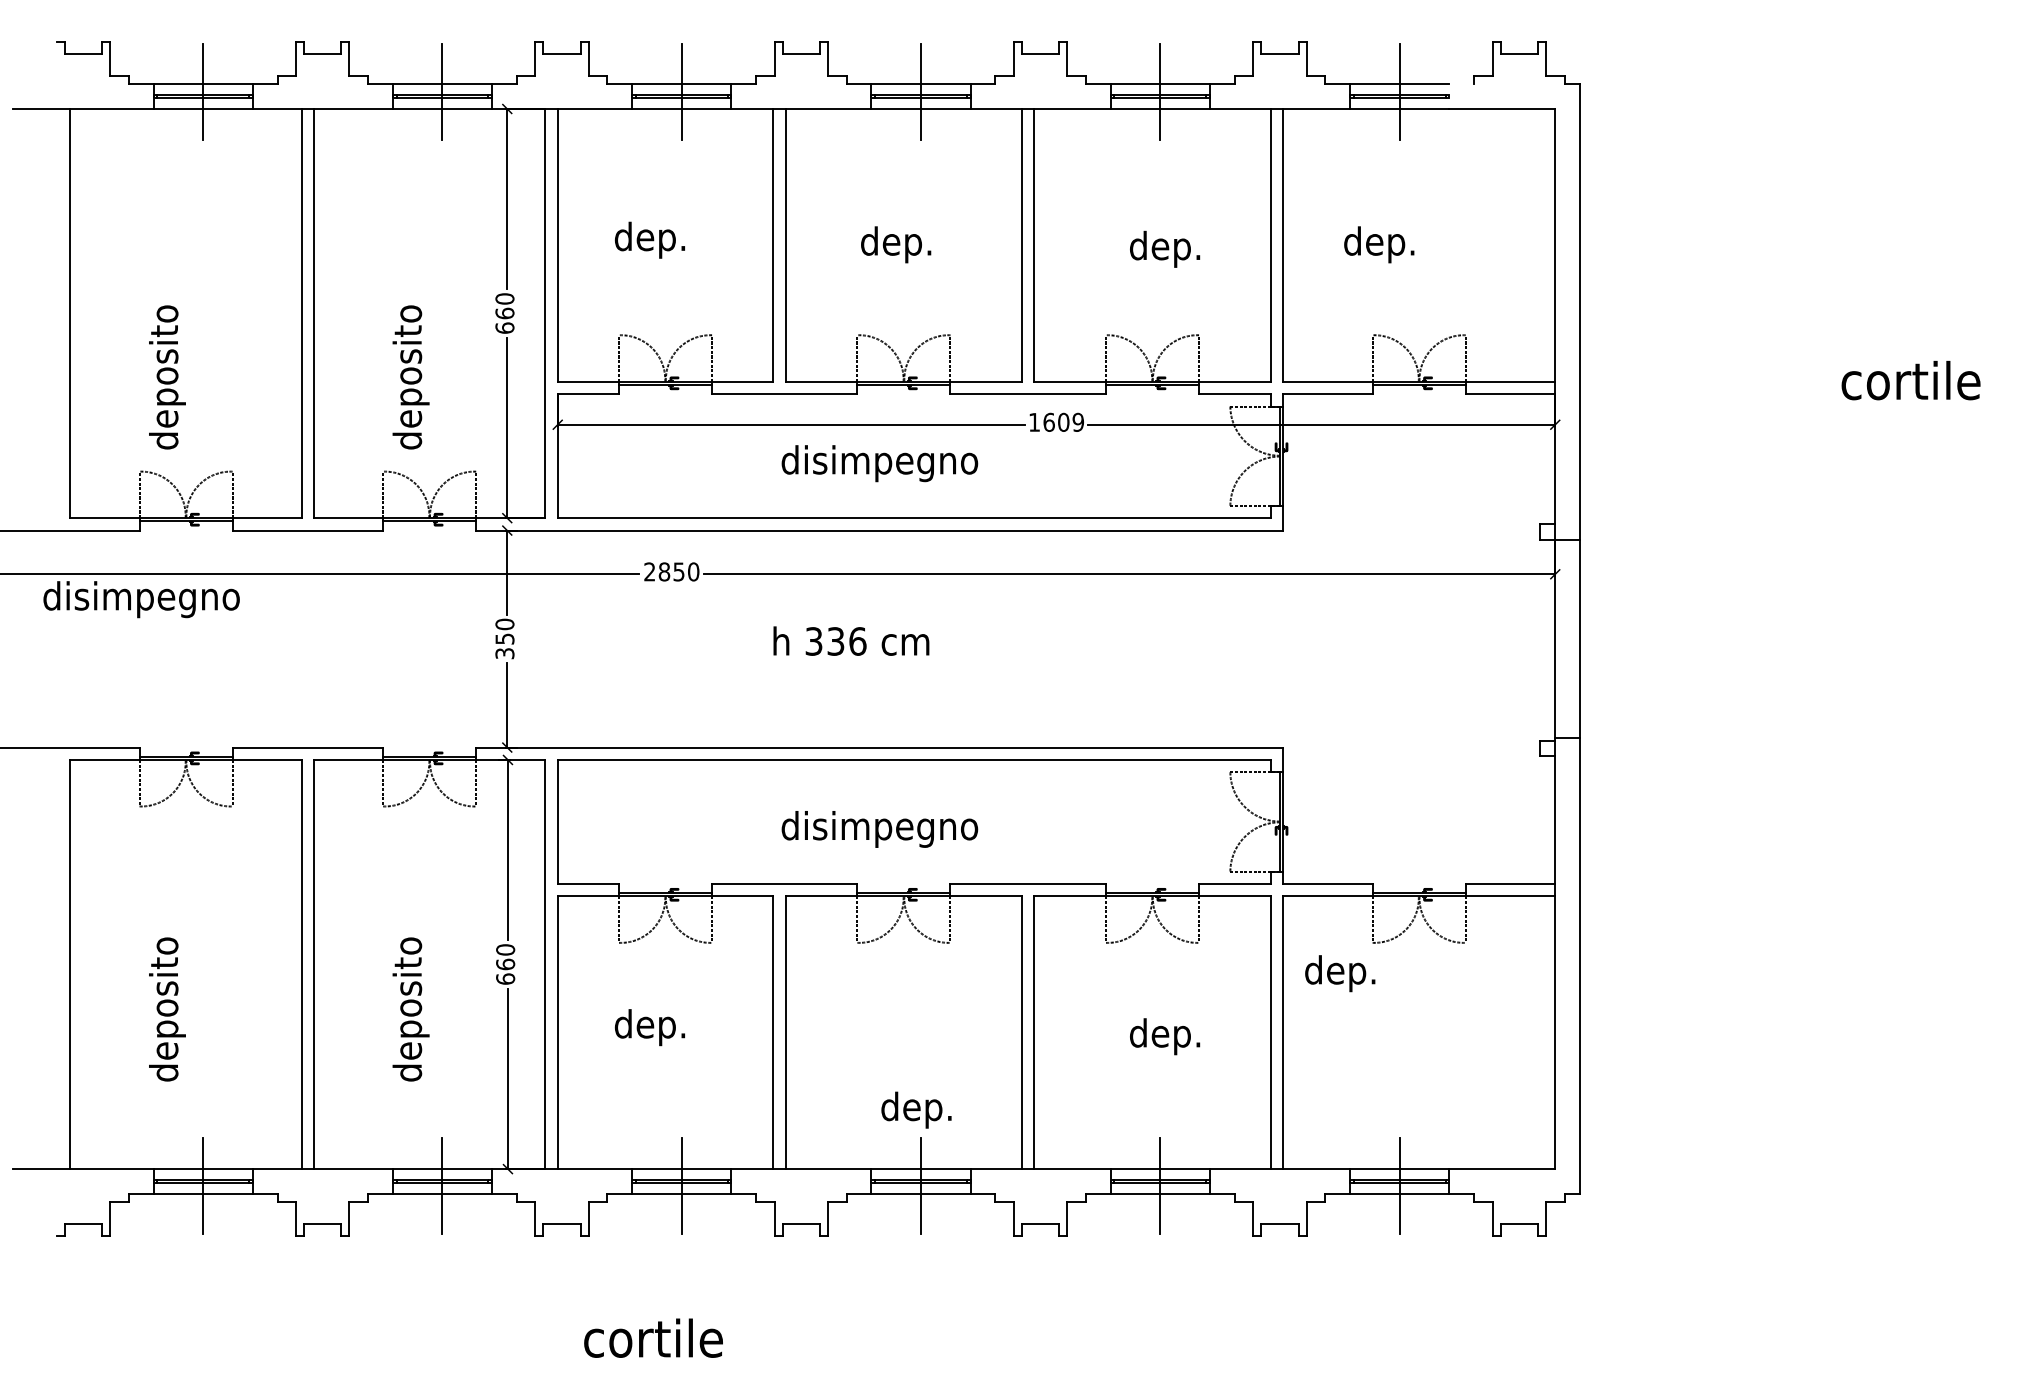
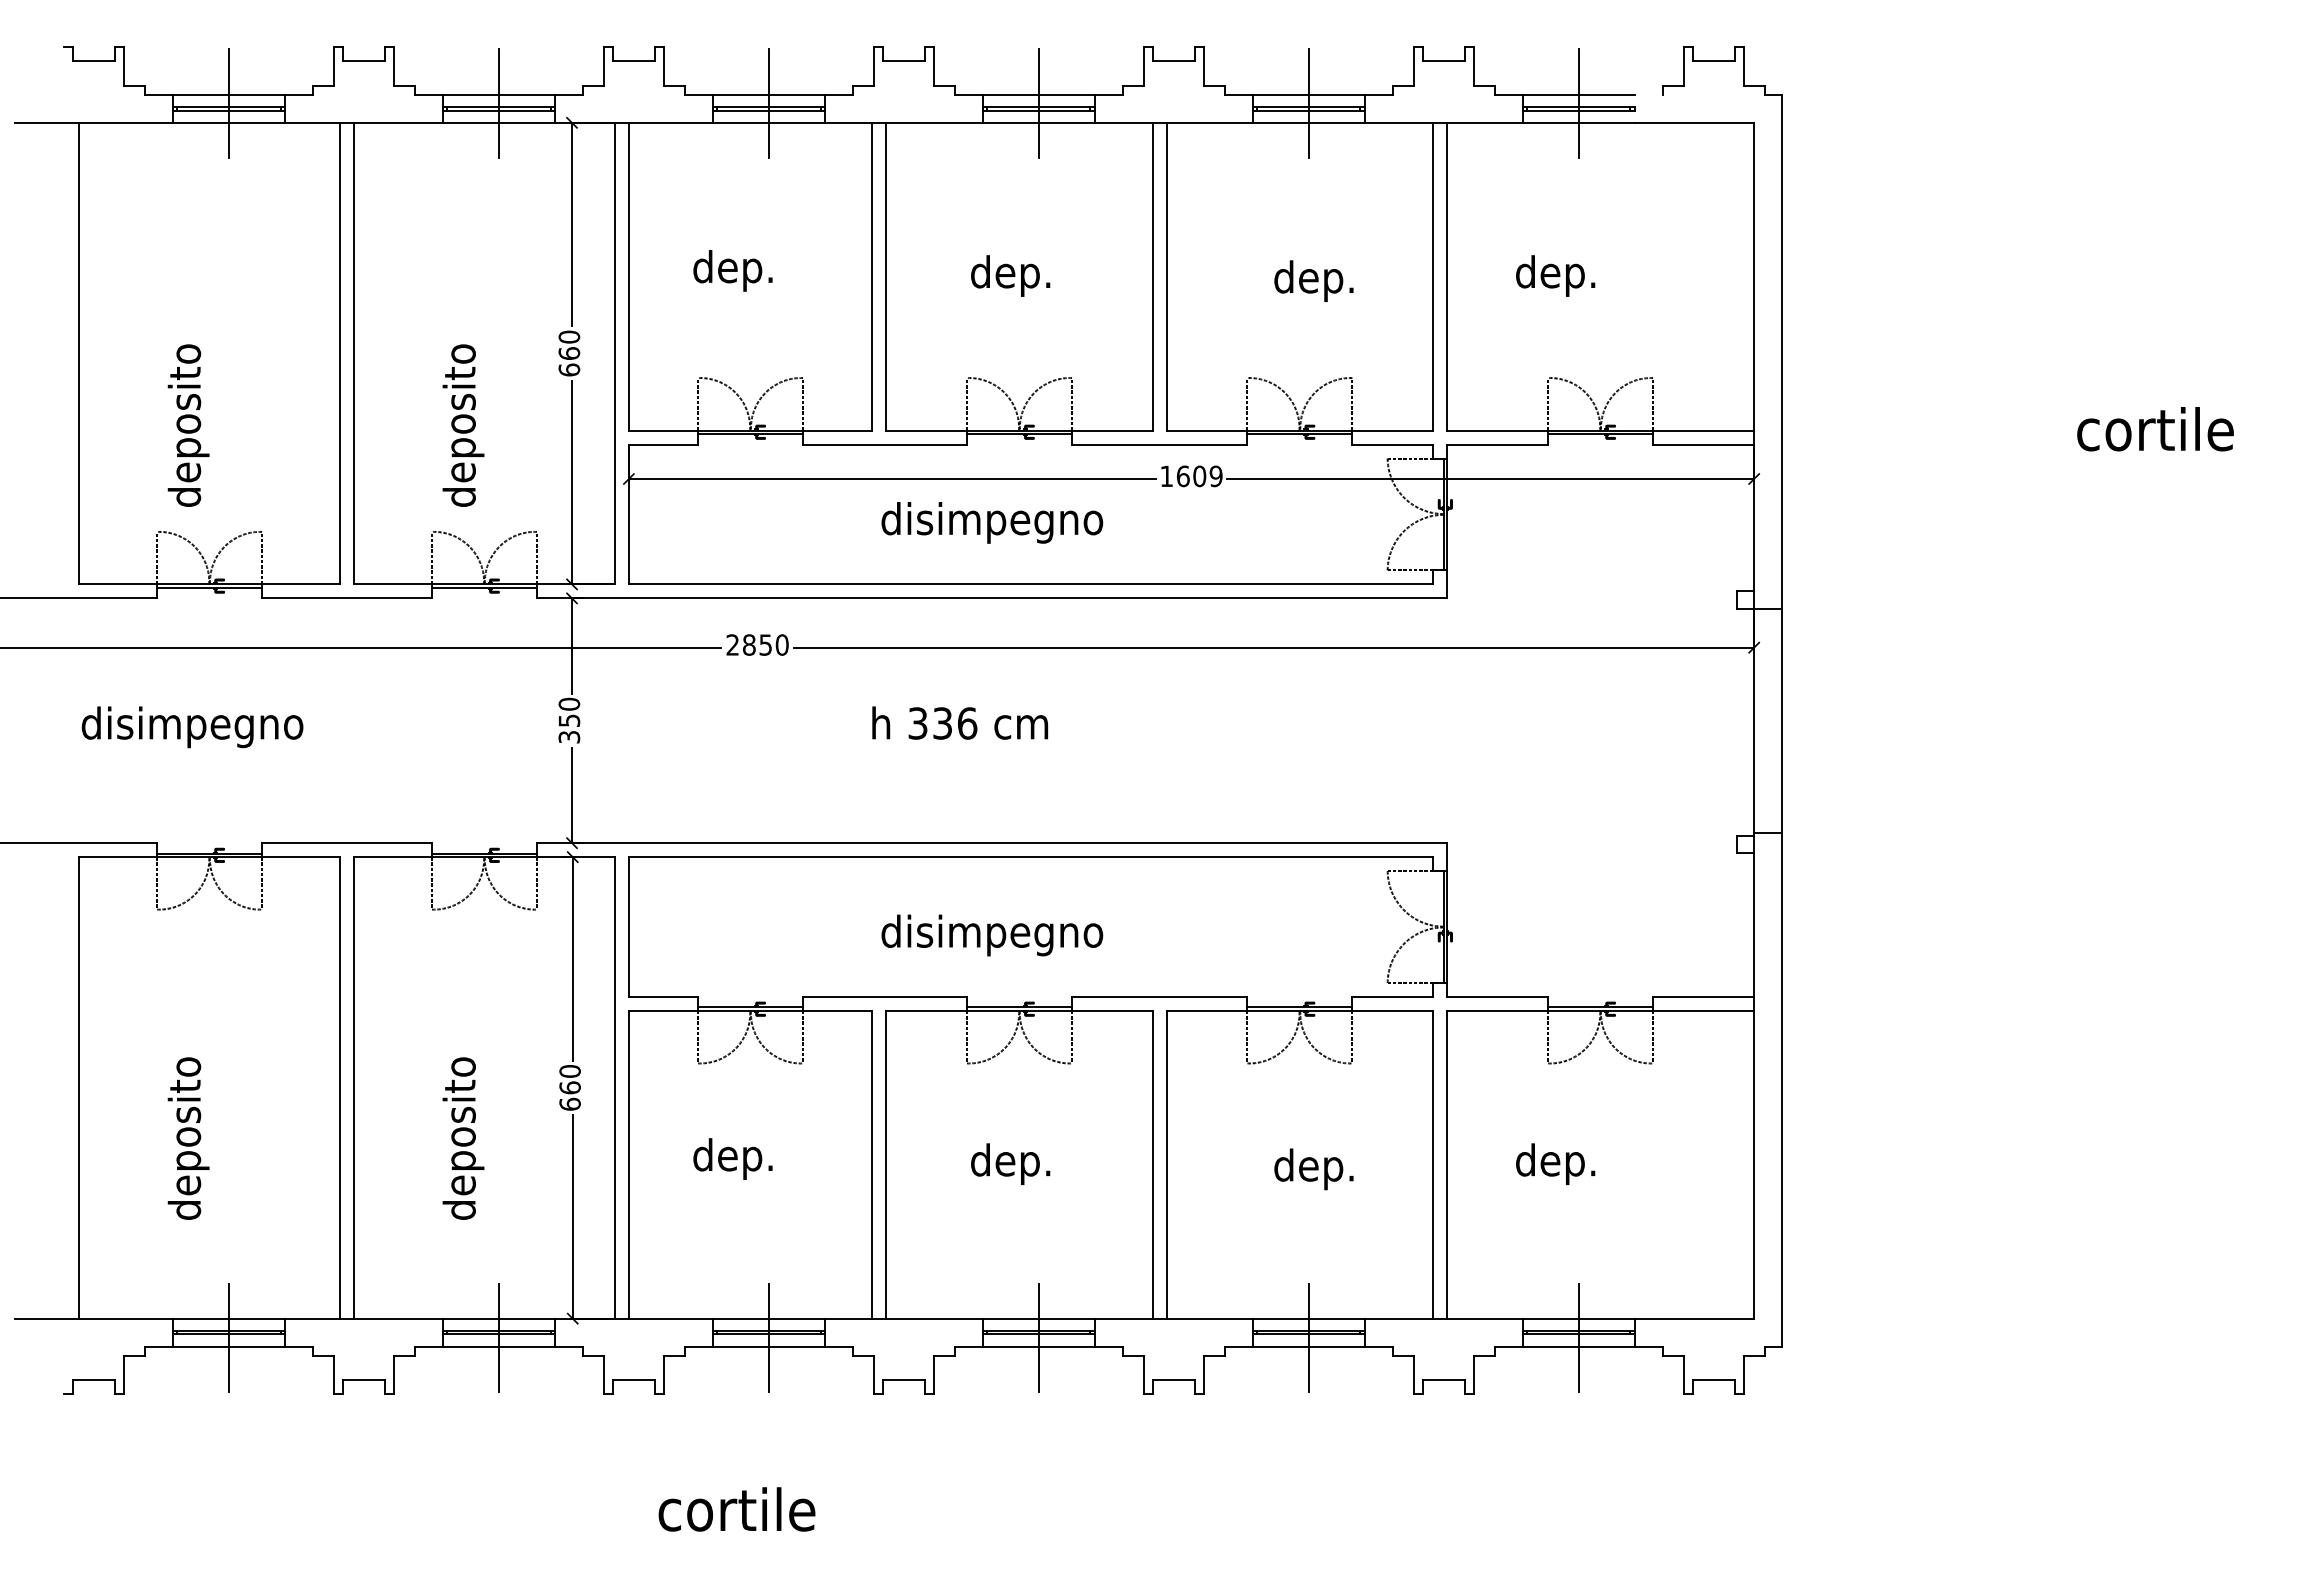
text: (141, 599) -> (192, 727), moved
text: (1340, 973) -> (1555, 1163), moved
text: (916, 1109) -> (1010, 1163), moved

